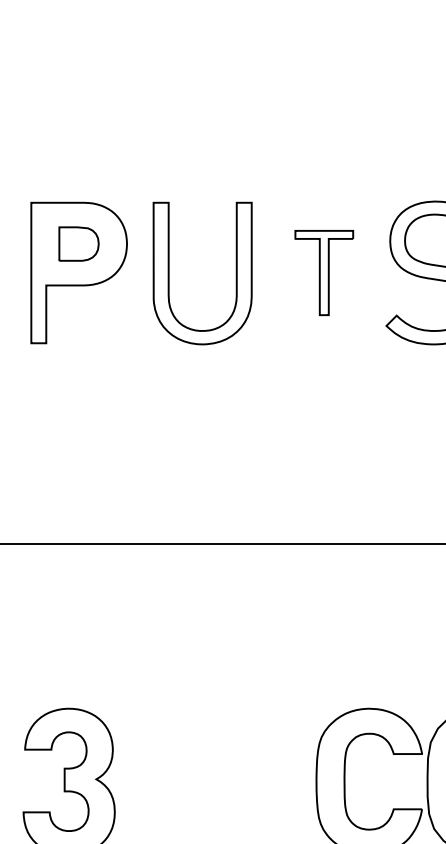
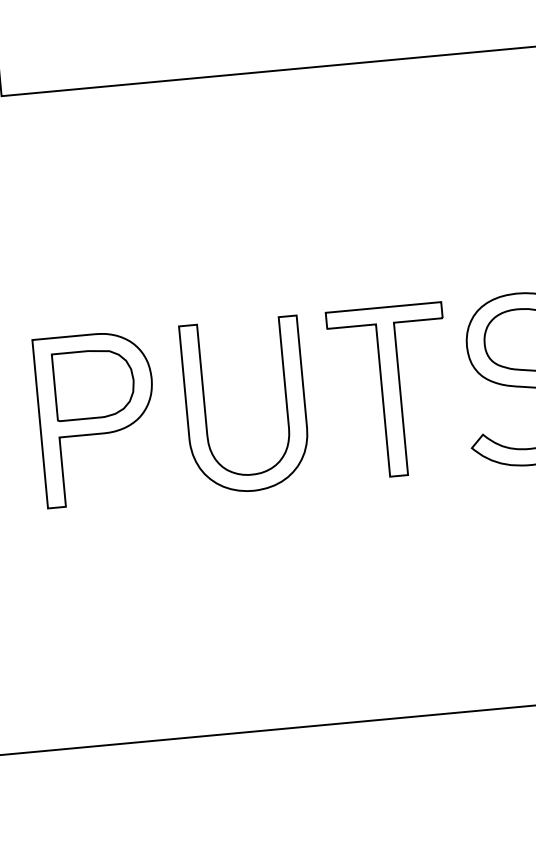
part: (78, 243) -> (93, 383), size x1.67
part: (324, 272) -> (391, 391), size x1.67

